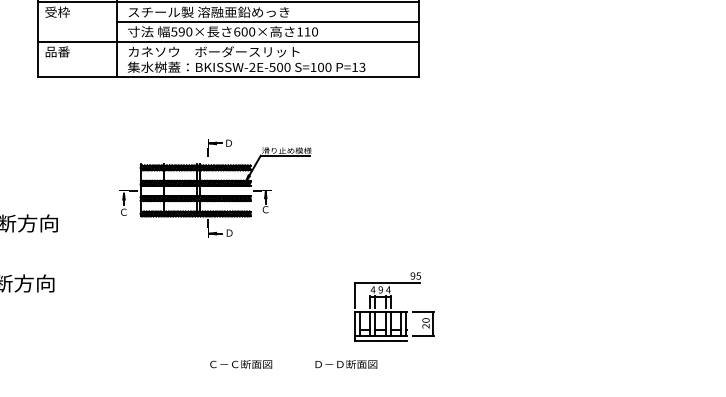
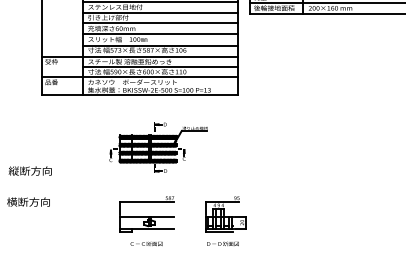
part: (215, 187) -> (158, 147), moved
part: (240, 307) -> (146, 214), added
text: (345, 363) -> (222, 243), moved

